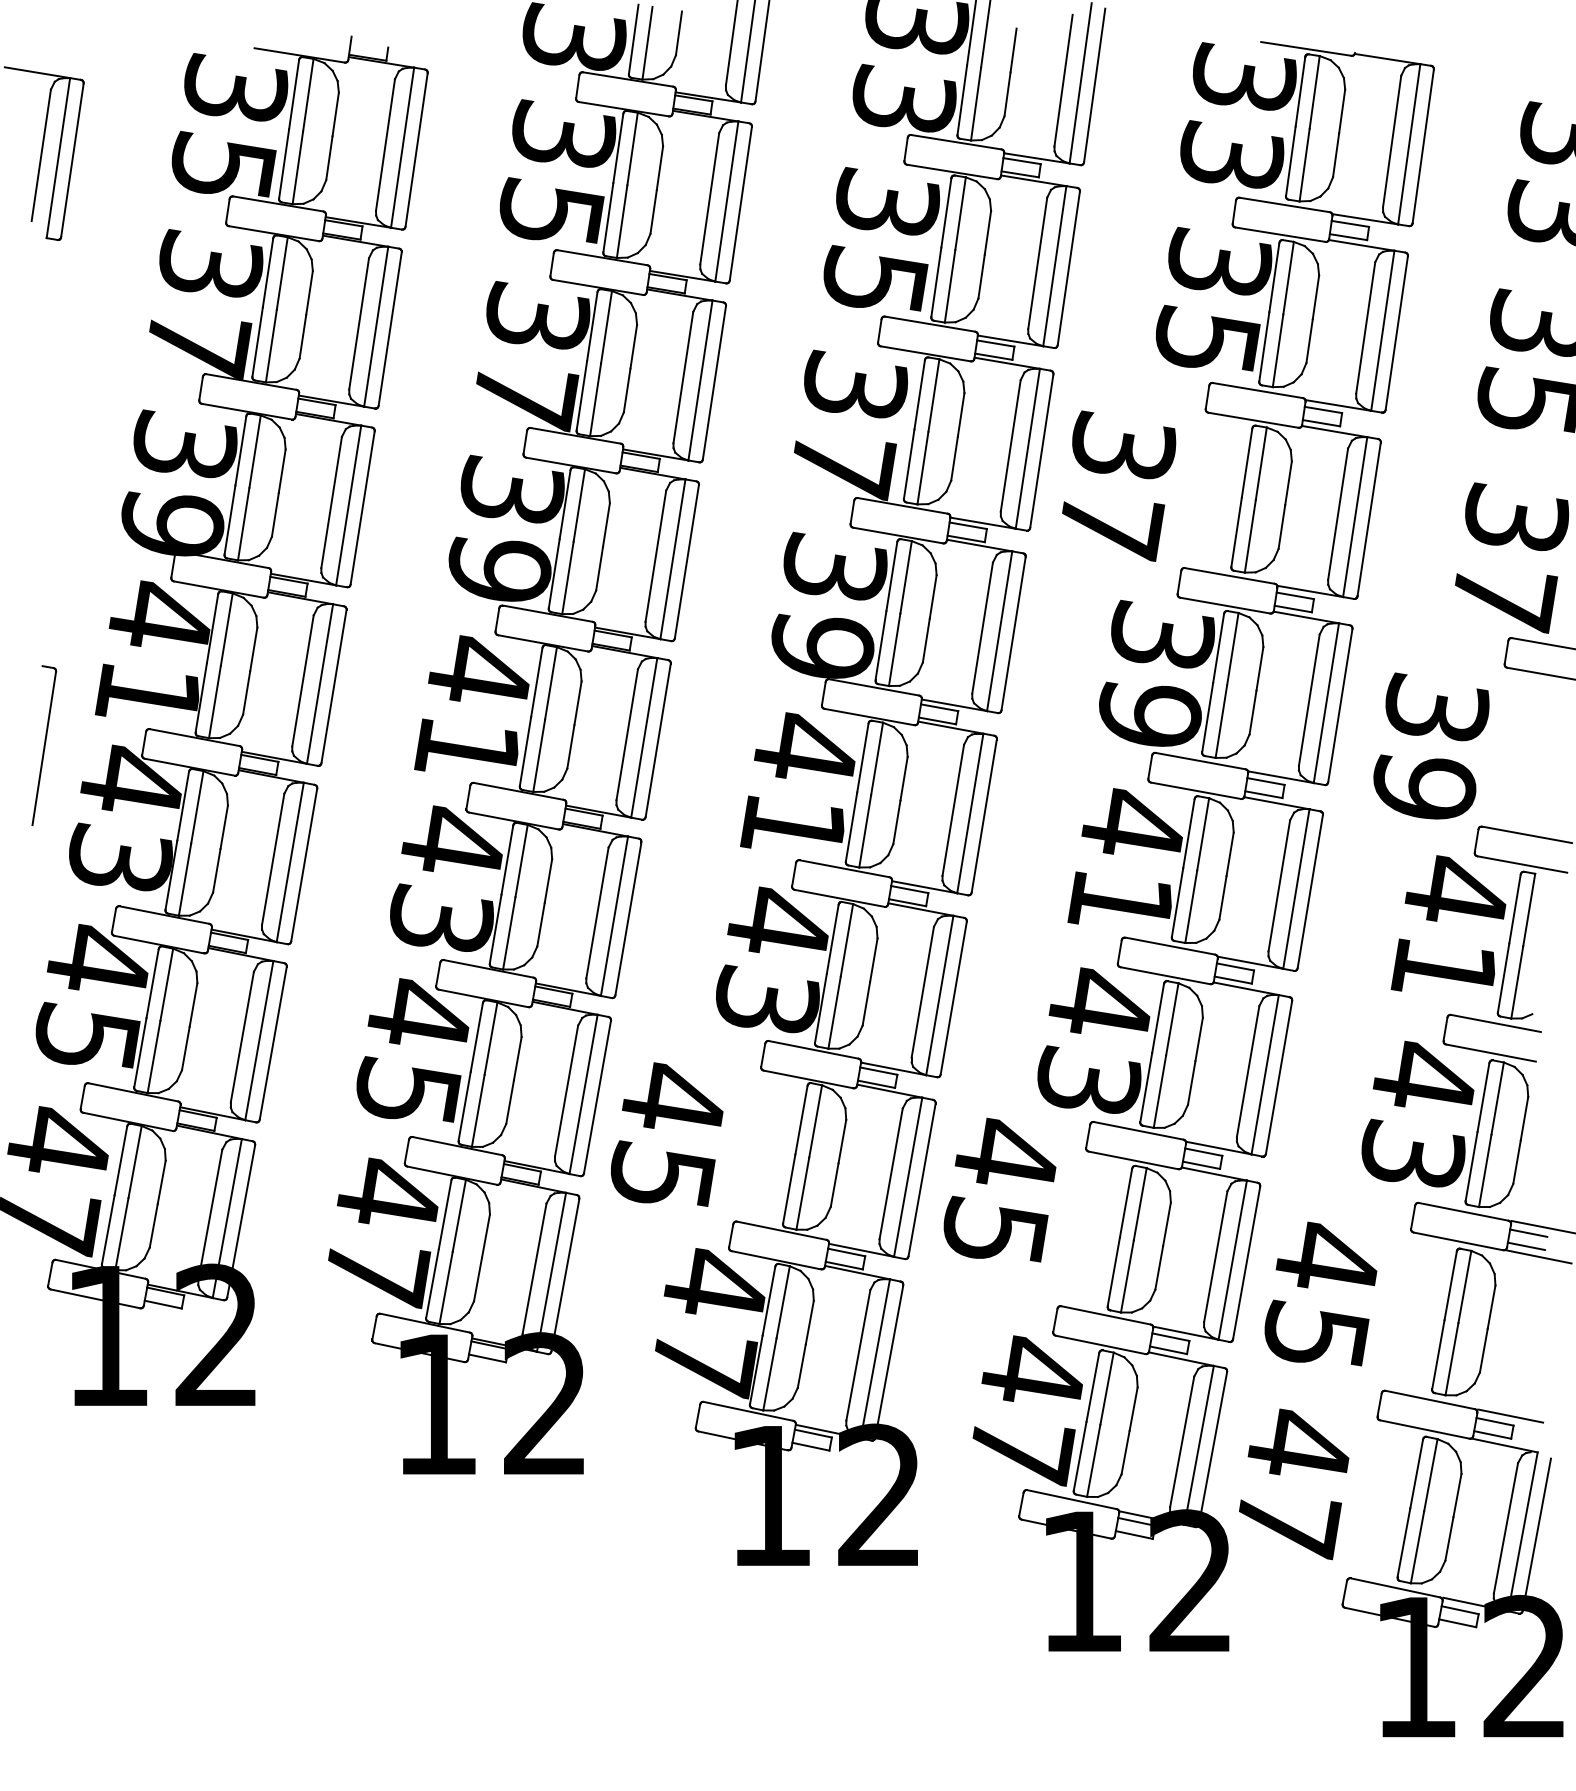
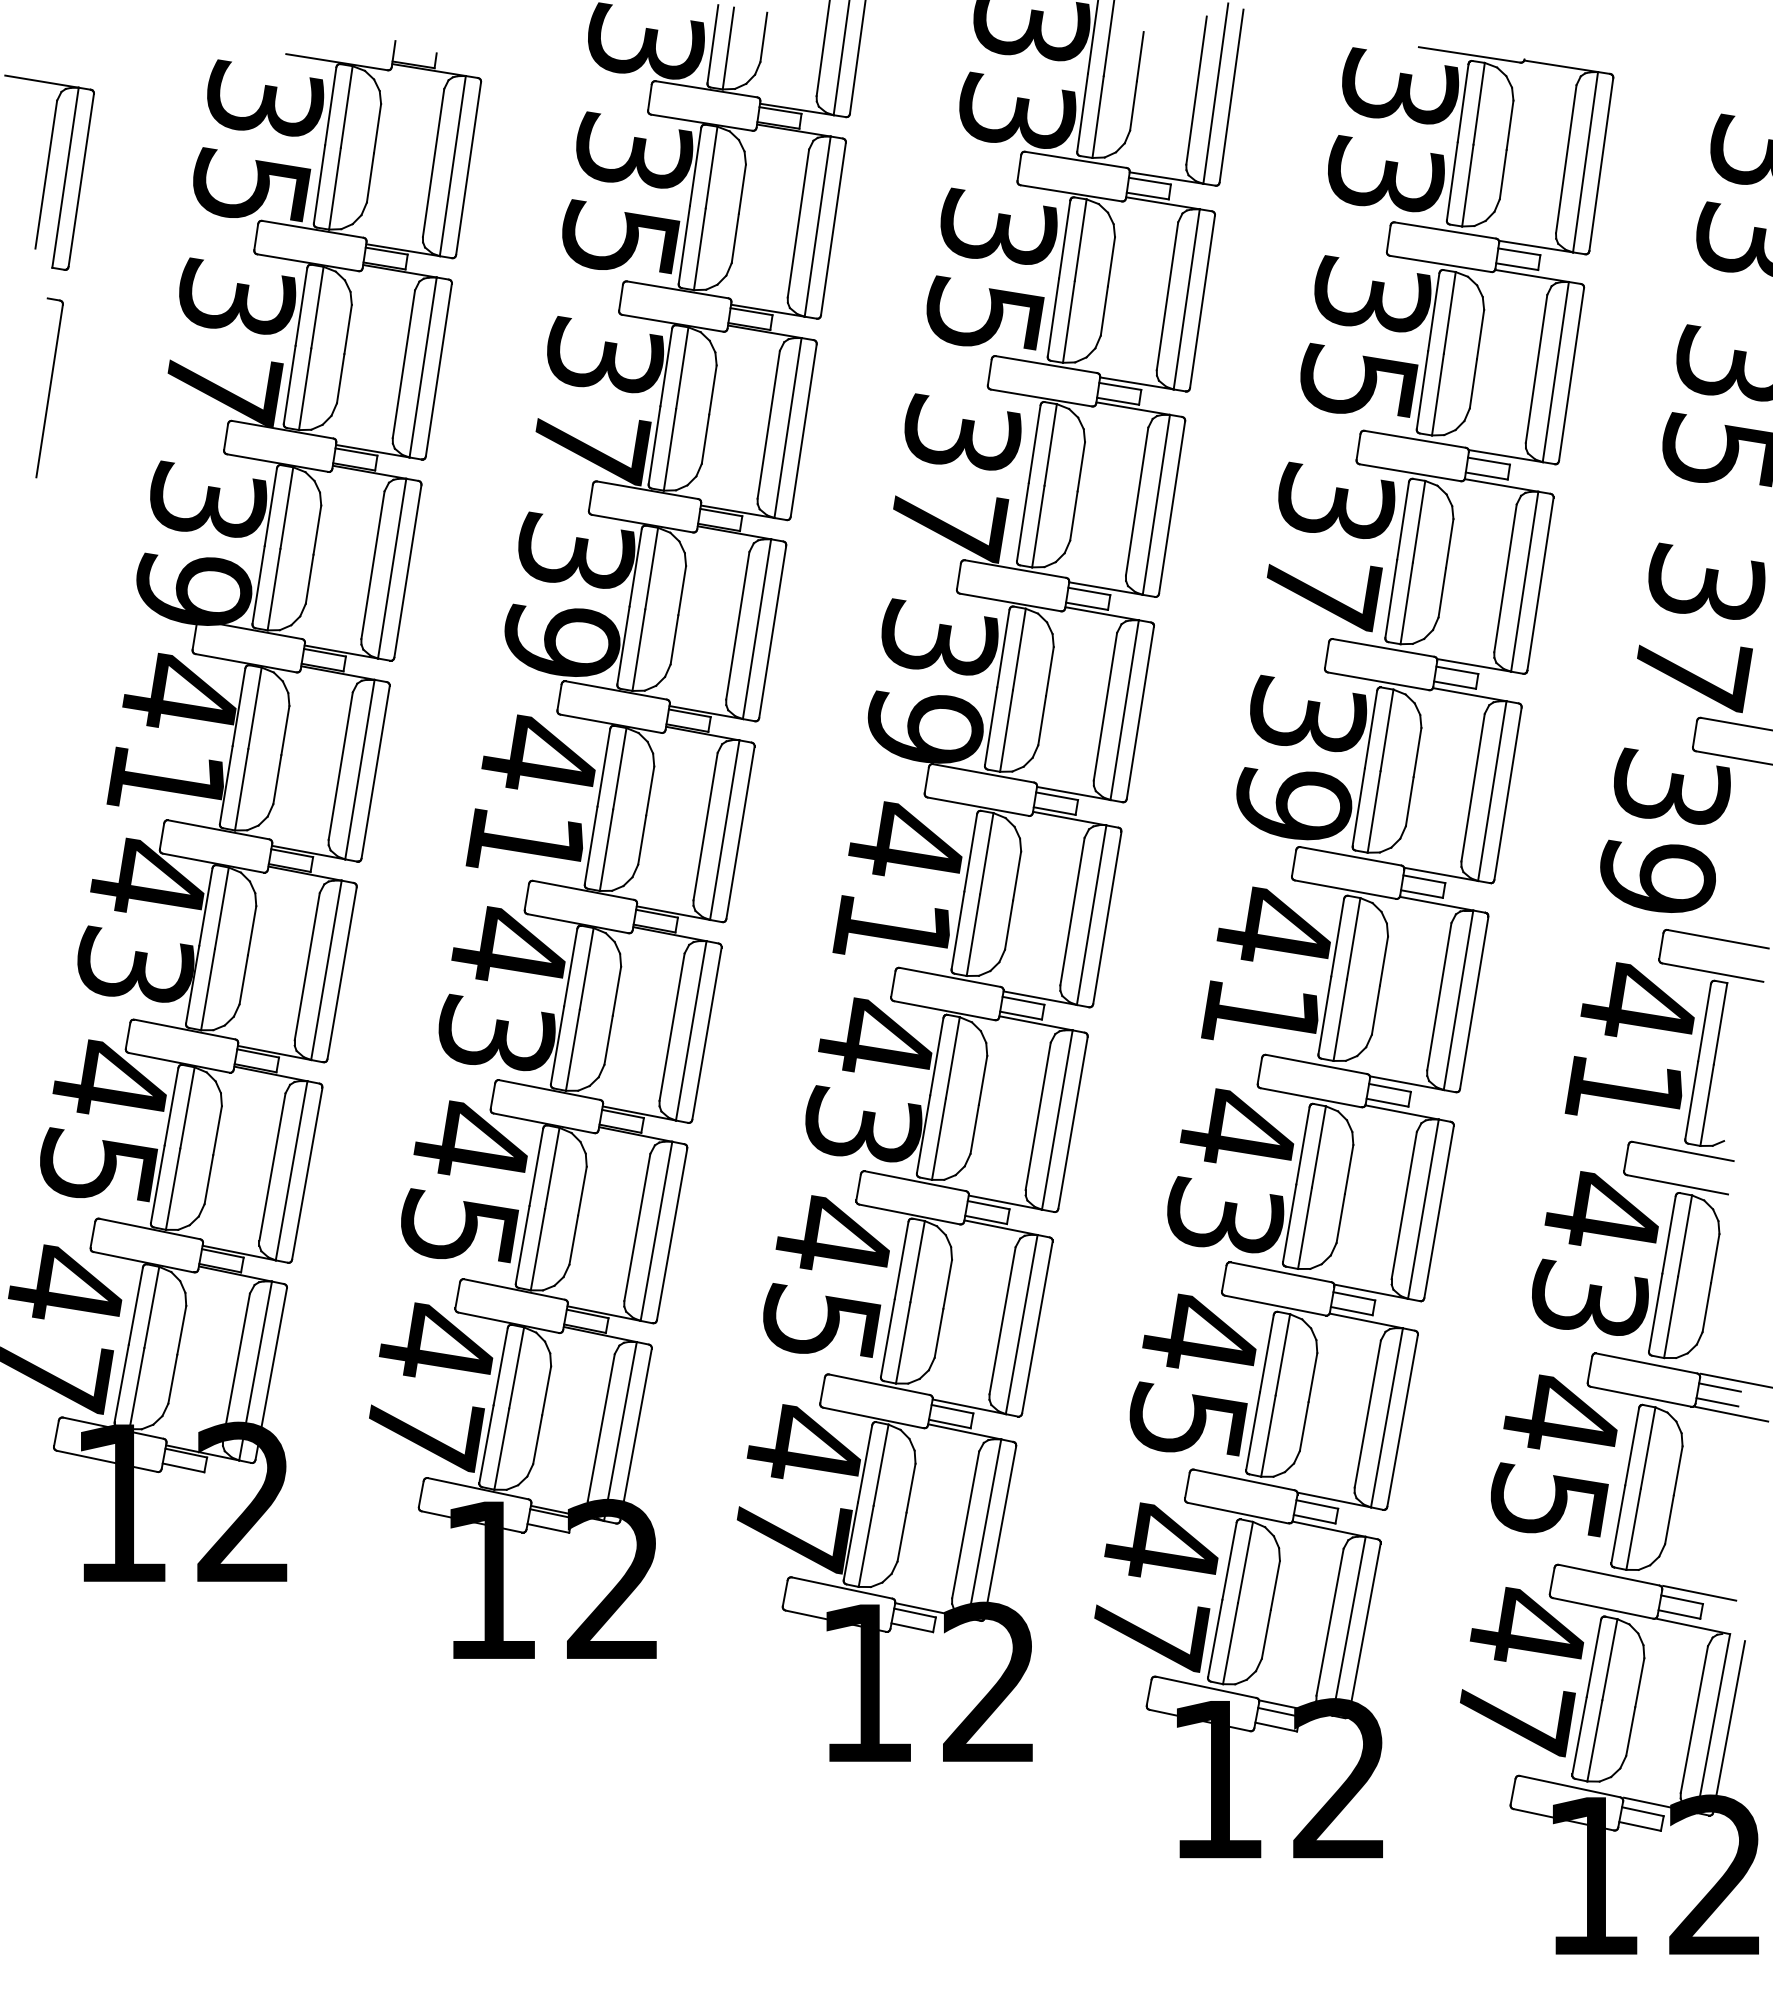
text: (1118, 485) -> (1330, 546), moved
part: (44, 745) -> (49, 387), moved
text: (1431, 745) -> (1665, 829), moved
text: (667, 1134) -> (826, 1276), moved
text: (999, 1189) -> (1192, 1374), moved
text: (1320, 1293) -> (1553, 1455), moved
text: (1294, 1484) -> (1522, 1672), moved

